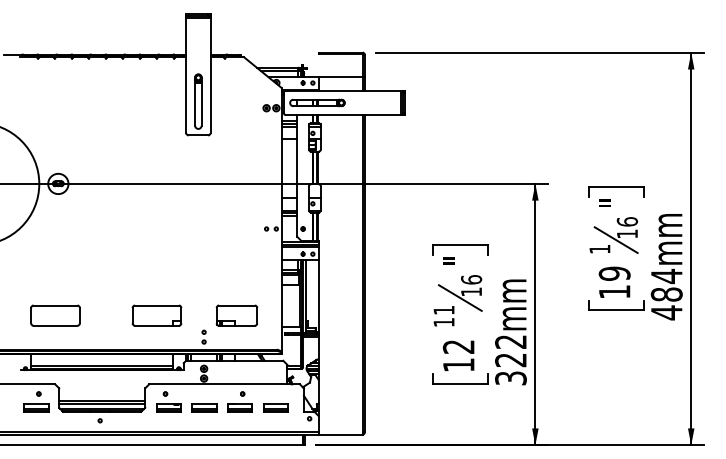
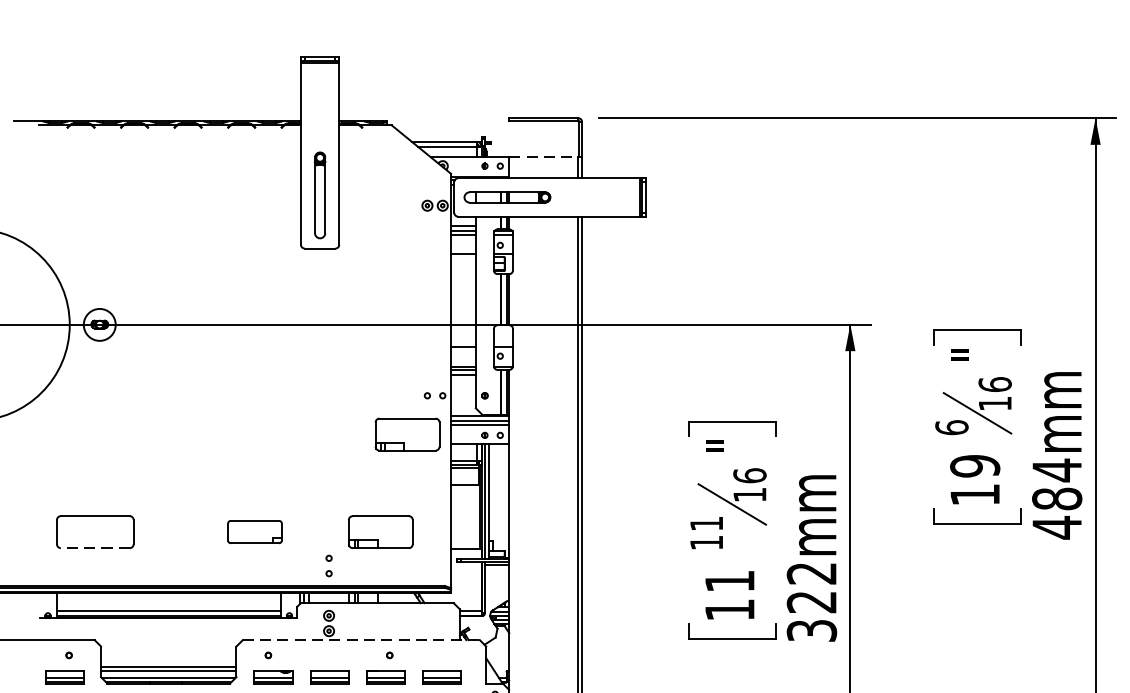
line: (341, 76) -> (545, 155), solid -> dashed
text: (599, 248) -> (951, 426), 1 -> 6
part: (253, 253) -> (406, 434), added
part: (156, 315) -> (254, 531), size x0.7
line: (55, 325) -> (95, 547), solid -> dashed
text: (458, 346) -> (729, 580), 12 -> 11
line: (225, 384) -> (362, 640), solid -> dashed

